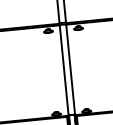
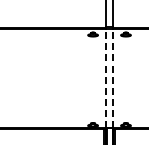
line: (71, 69) -> (113, 78), solid -> dashed
line: (64, 70) -> (106, 78), solid -> dashed

